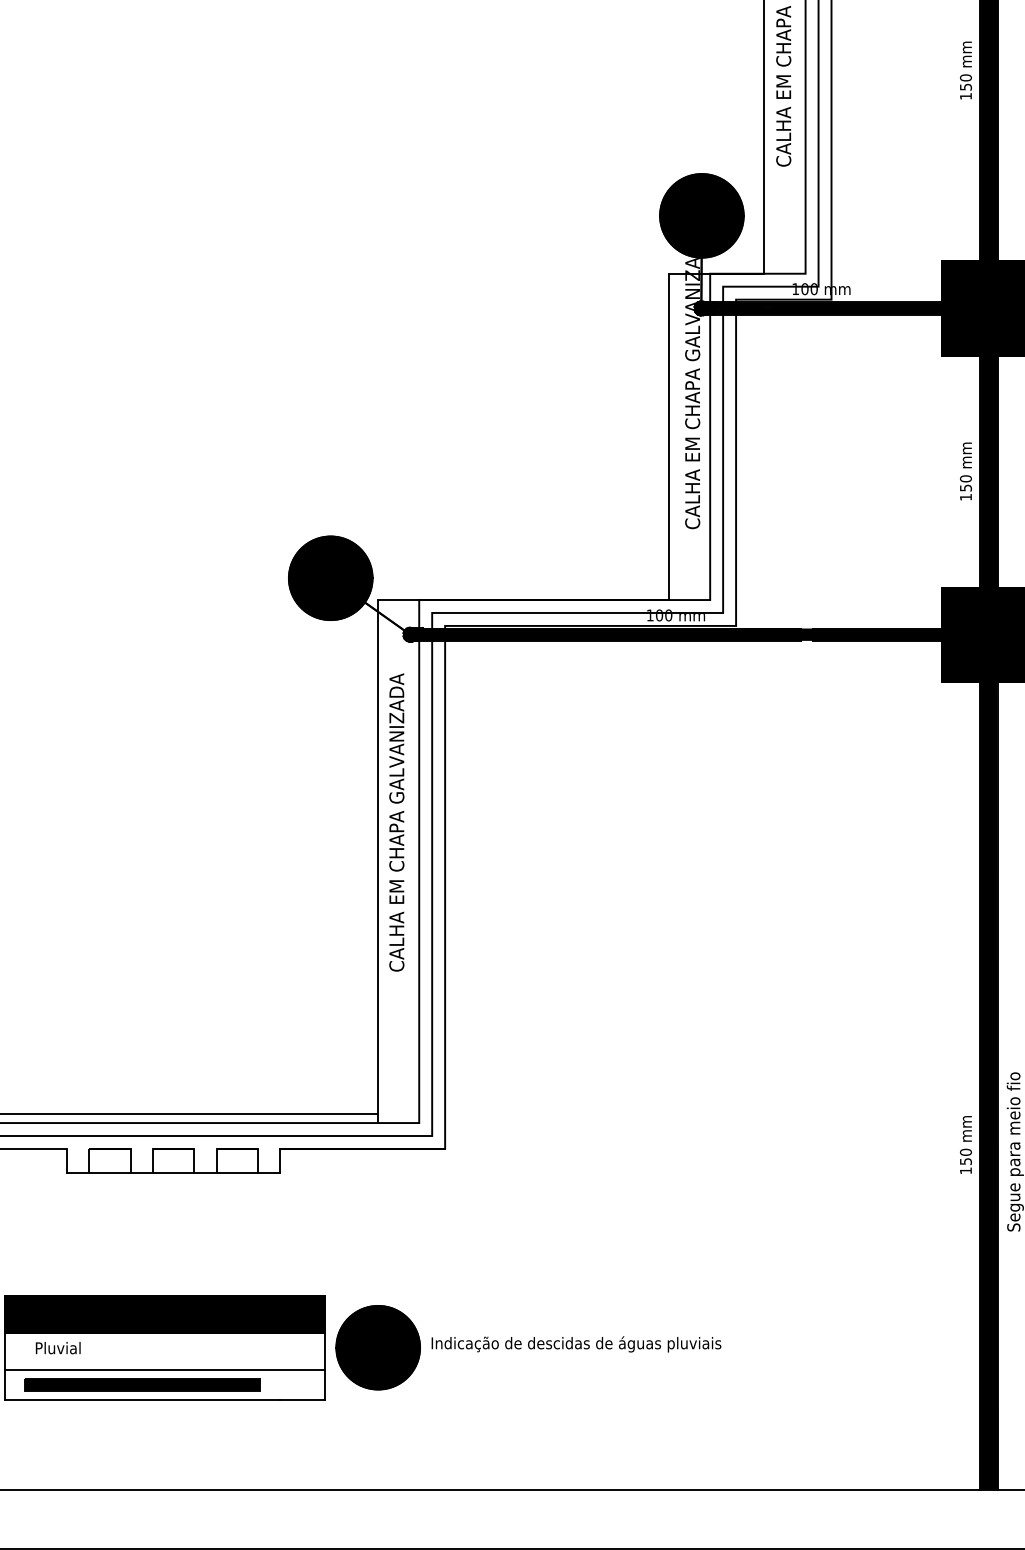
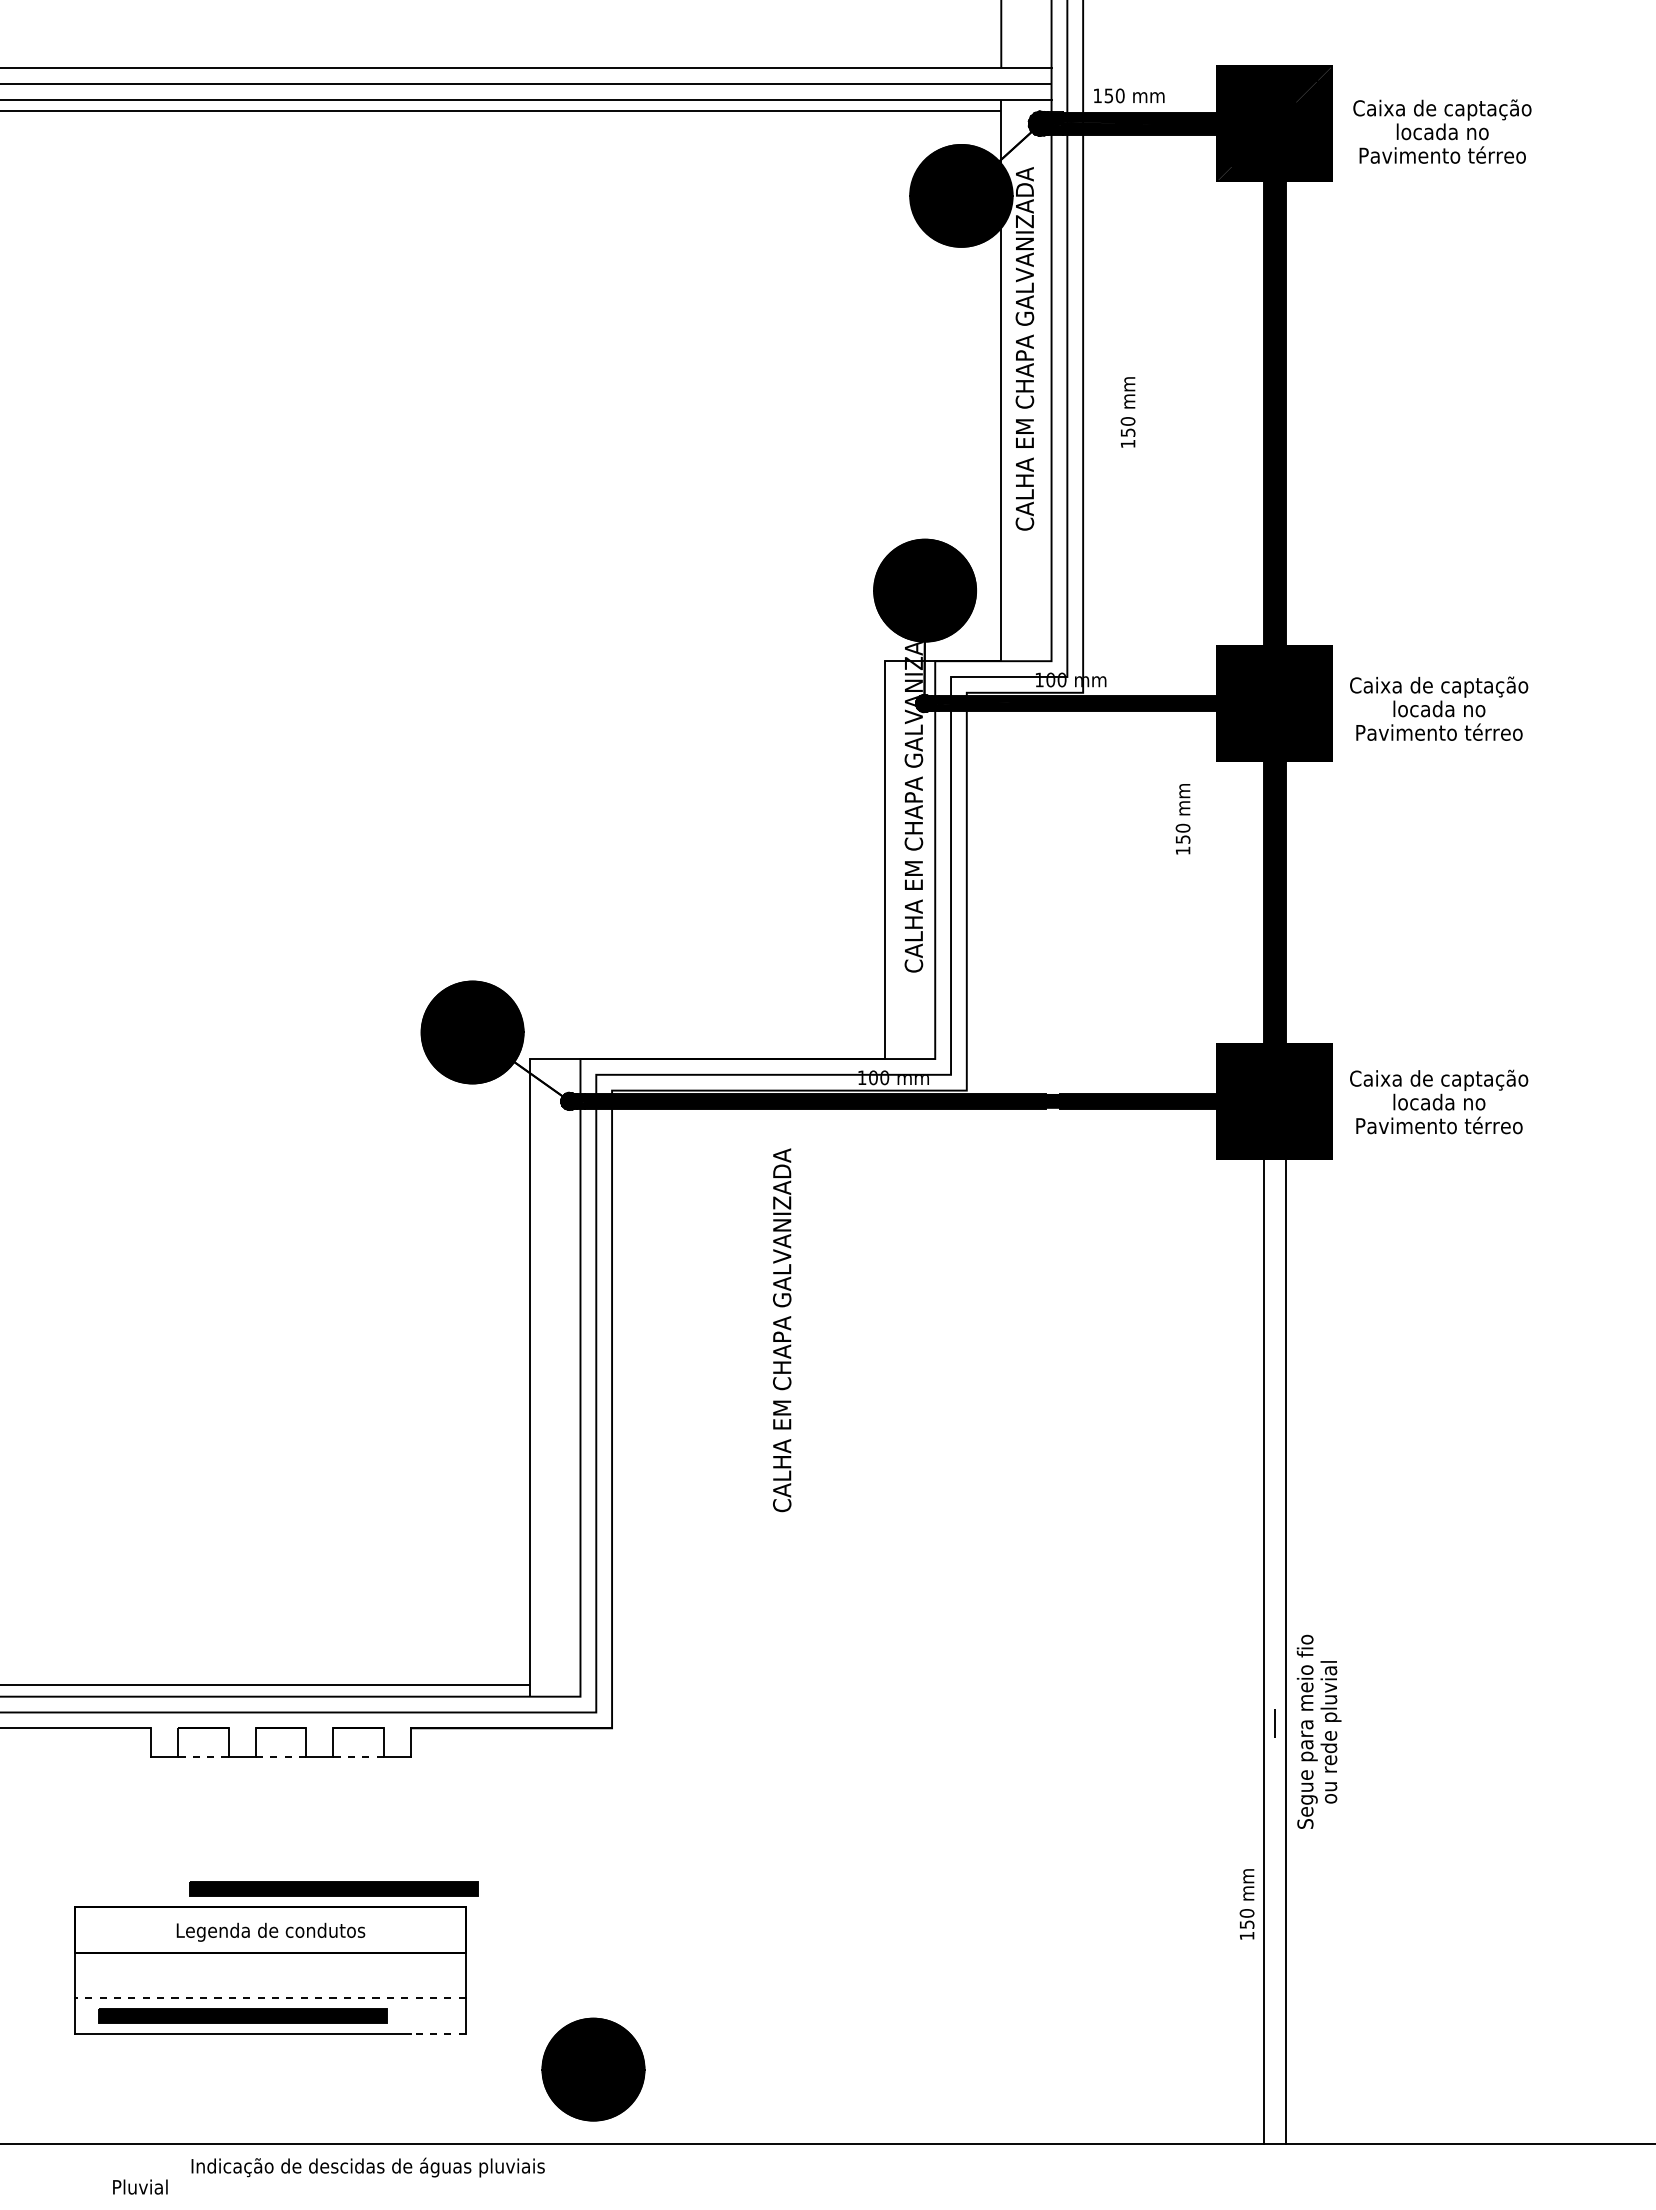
text: (965, 70) -> (1127, 412), moved
text: (965, 471) -> (1182, 819), moved
text: (397, 822) -> (782, 1330), moved
fill: (989, 1085) -> (1275, 1650), removed
text: (965, 1145) -> (1246, 1904), moved
fill: (988, 1149) -> (1274, 1728), removed
line: (109, 1172) -> (202, 1757), solid -> dashed
line: (173, 1172) -> (281, 1757), solid -> dashed
line: (237, 1172) -> (359, 1757), solid -> dashed
part: (216, 1280) -> (333, 1888), added
fill: (164, 1314) -> (270, 1929), removed
text: (575, 1344) -> (367, 2167), moved
text: (58, 1347) -> (140, 2186), moved
part: (378, 1347) -> (593, 2069), moved
line: (164, 1370) -> (270, 1998), solid -> dashed
line: (302, 1399) -> (438, 2033), solid -> dashed

